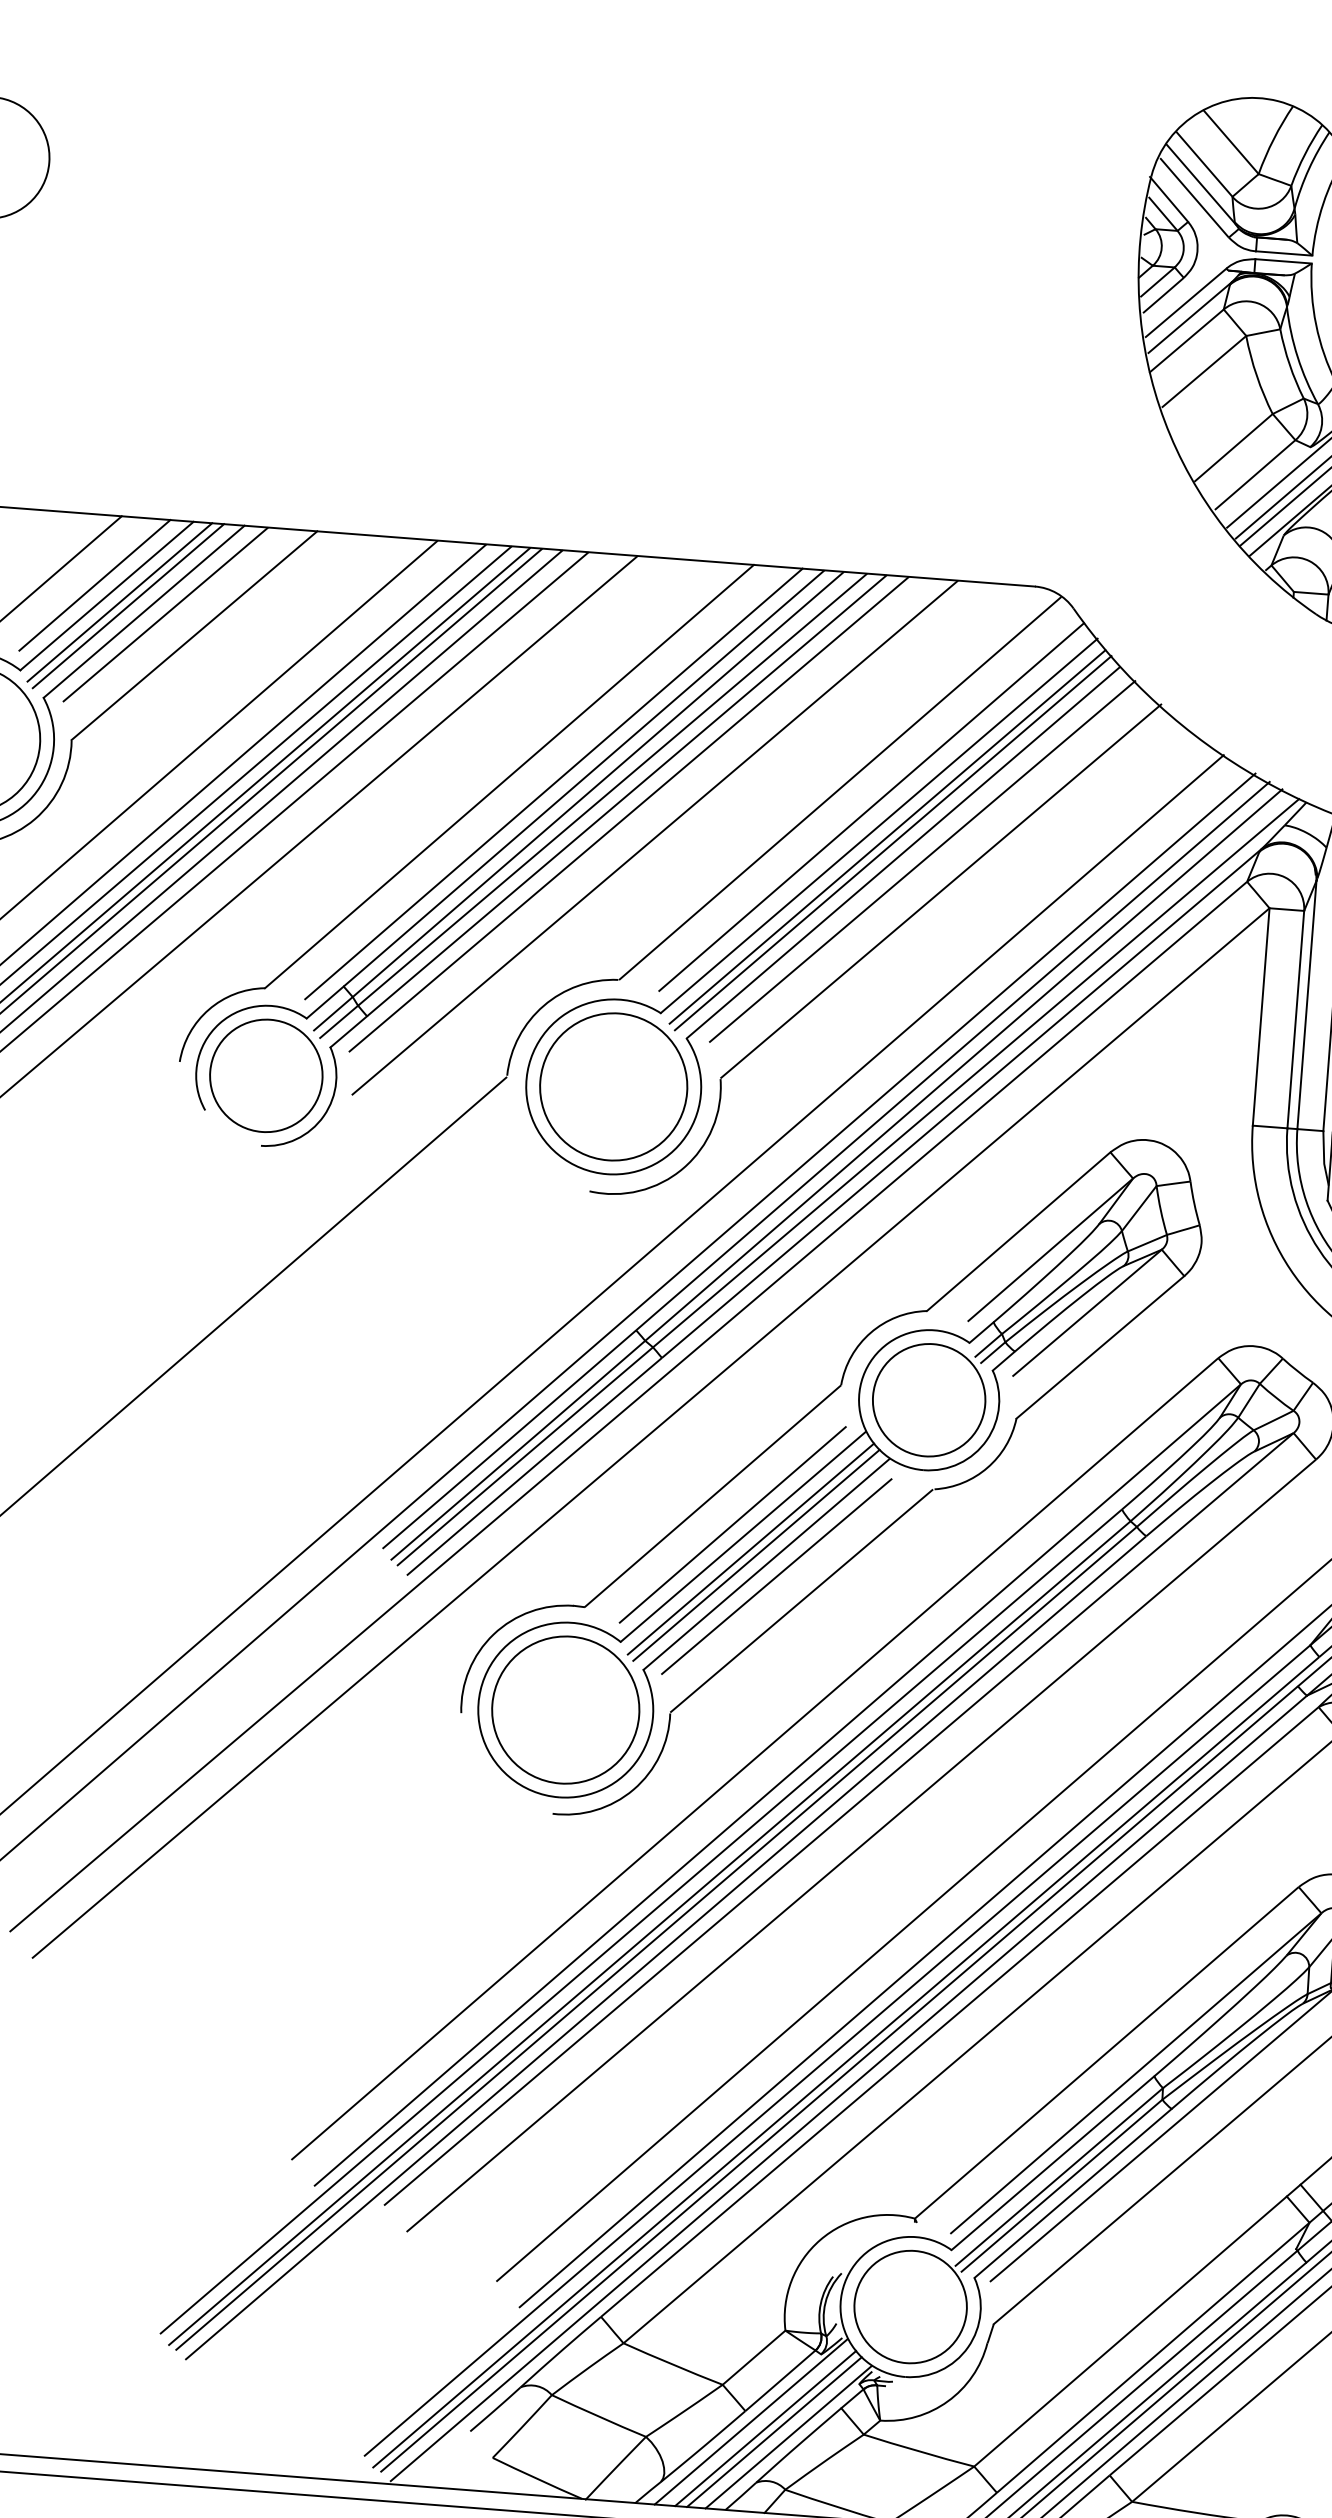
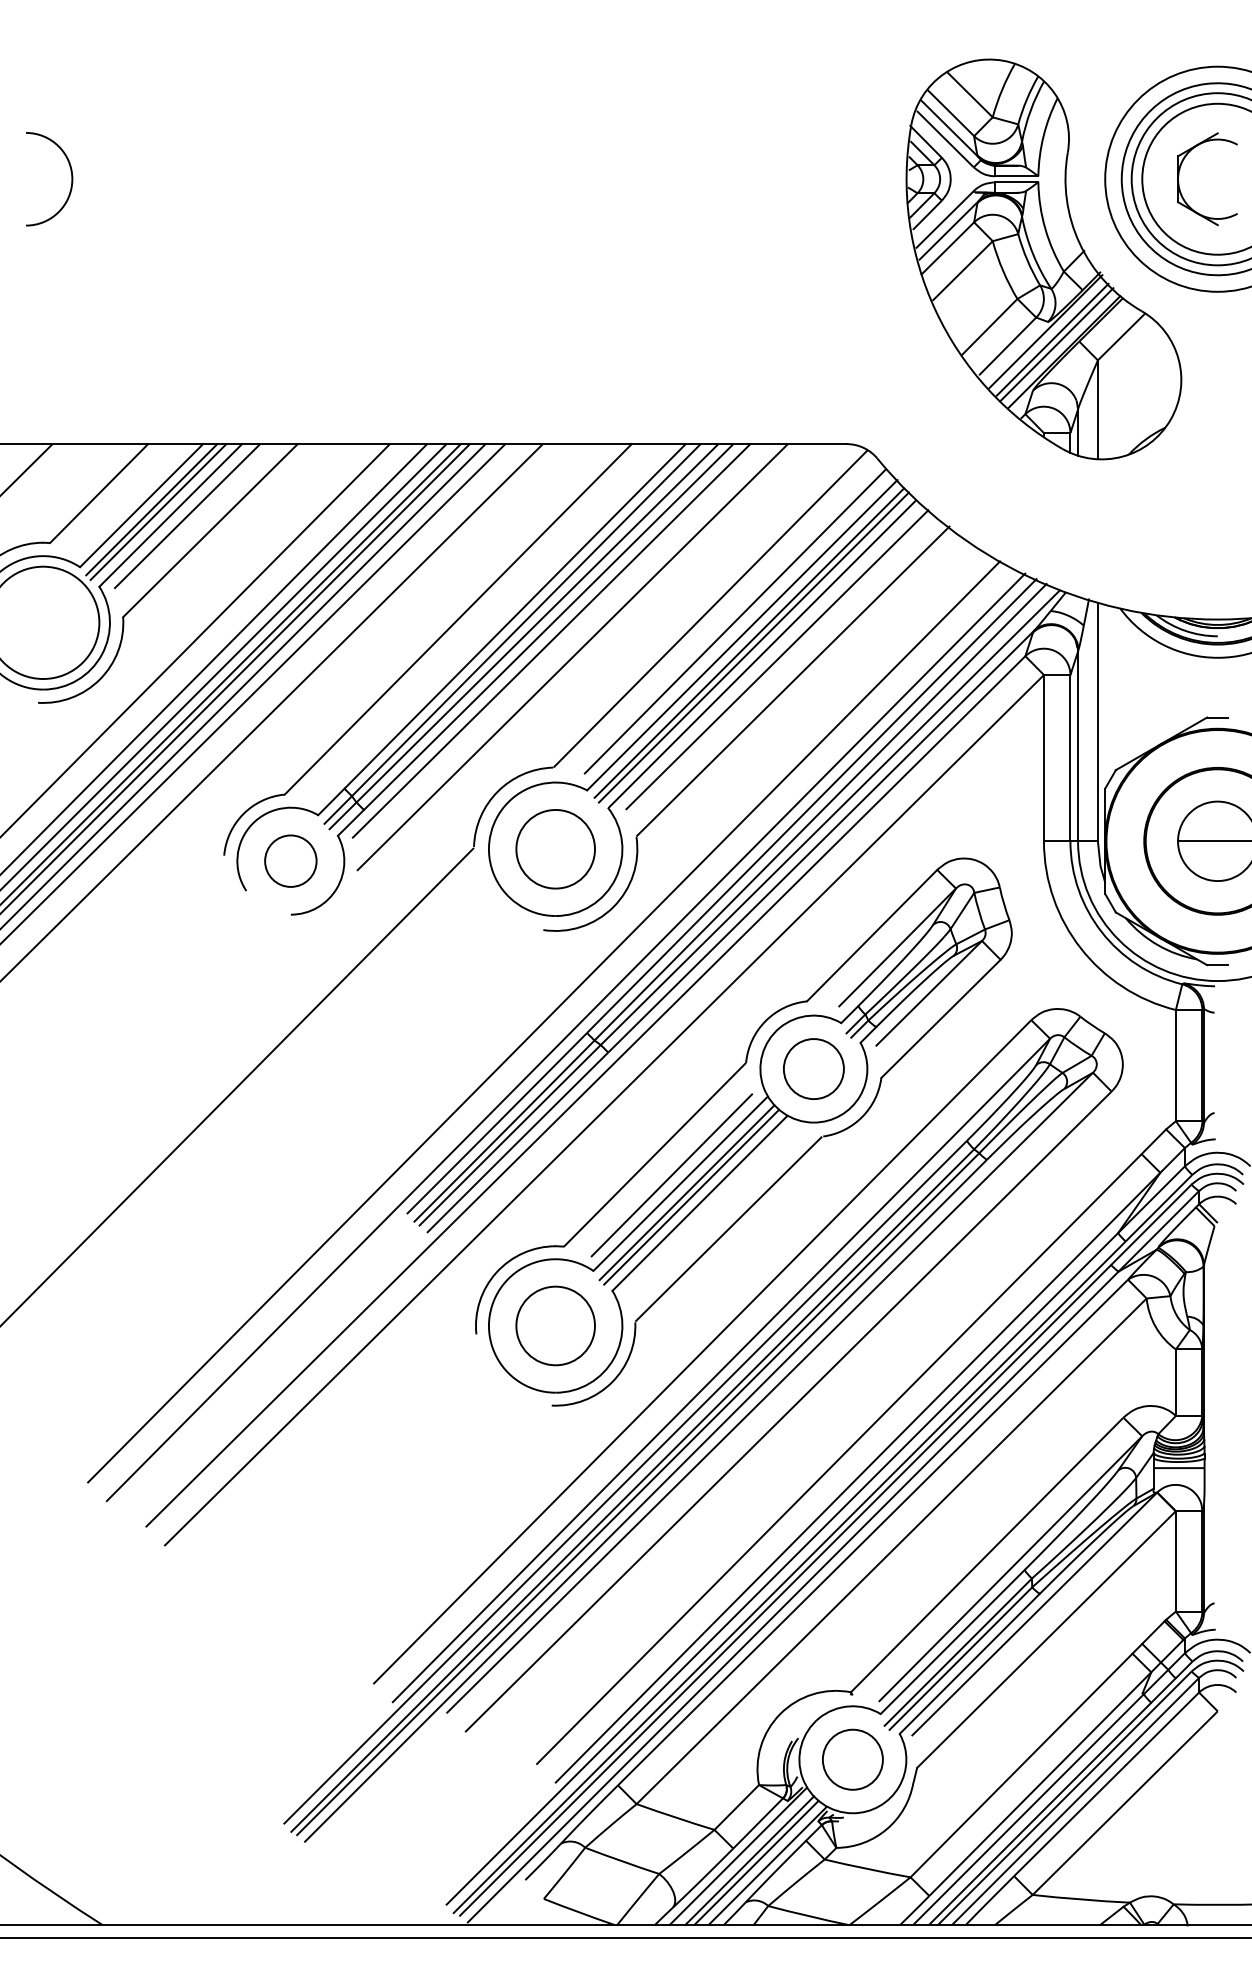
line: (94, 585) -> (131, 498), removed
line: (553, 784) -> (492, 622), removed
circle: (265, 1076) -> (290, 861), size x0.6
circle: (613, 1087) -> (555, 849), size x0.7
circle: (928, 1400) -> (813, 1069), size x0.7
line: (775, 1575) -> (707, 1211), removed
circle: (565, 1709) -> (555, 1325), size x0.7
circle: (910, 2306) -> (852, 1759), size x0.7

